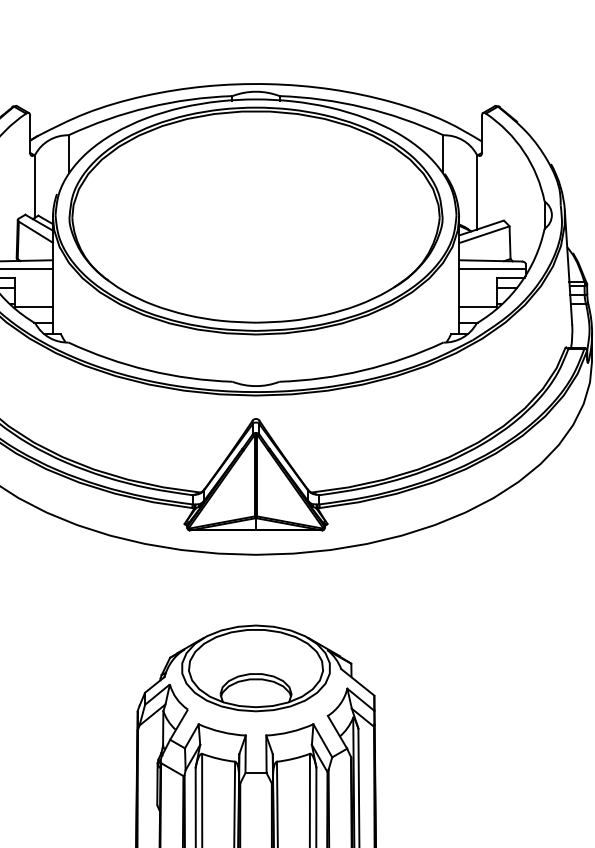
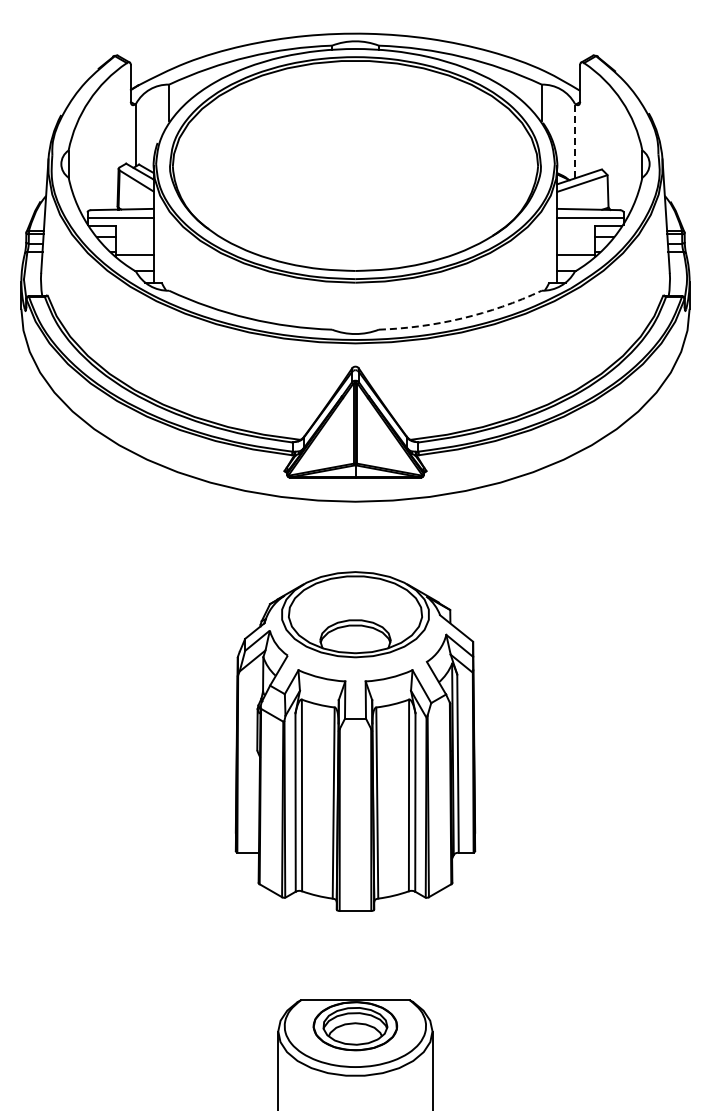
line: (476, 191) -> (574, 140), solid -> dashed
arc: (363, 370) -> (462, 318), solid -> dashed

